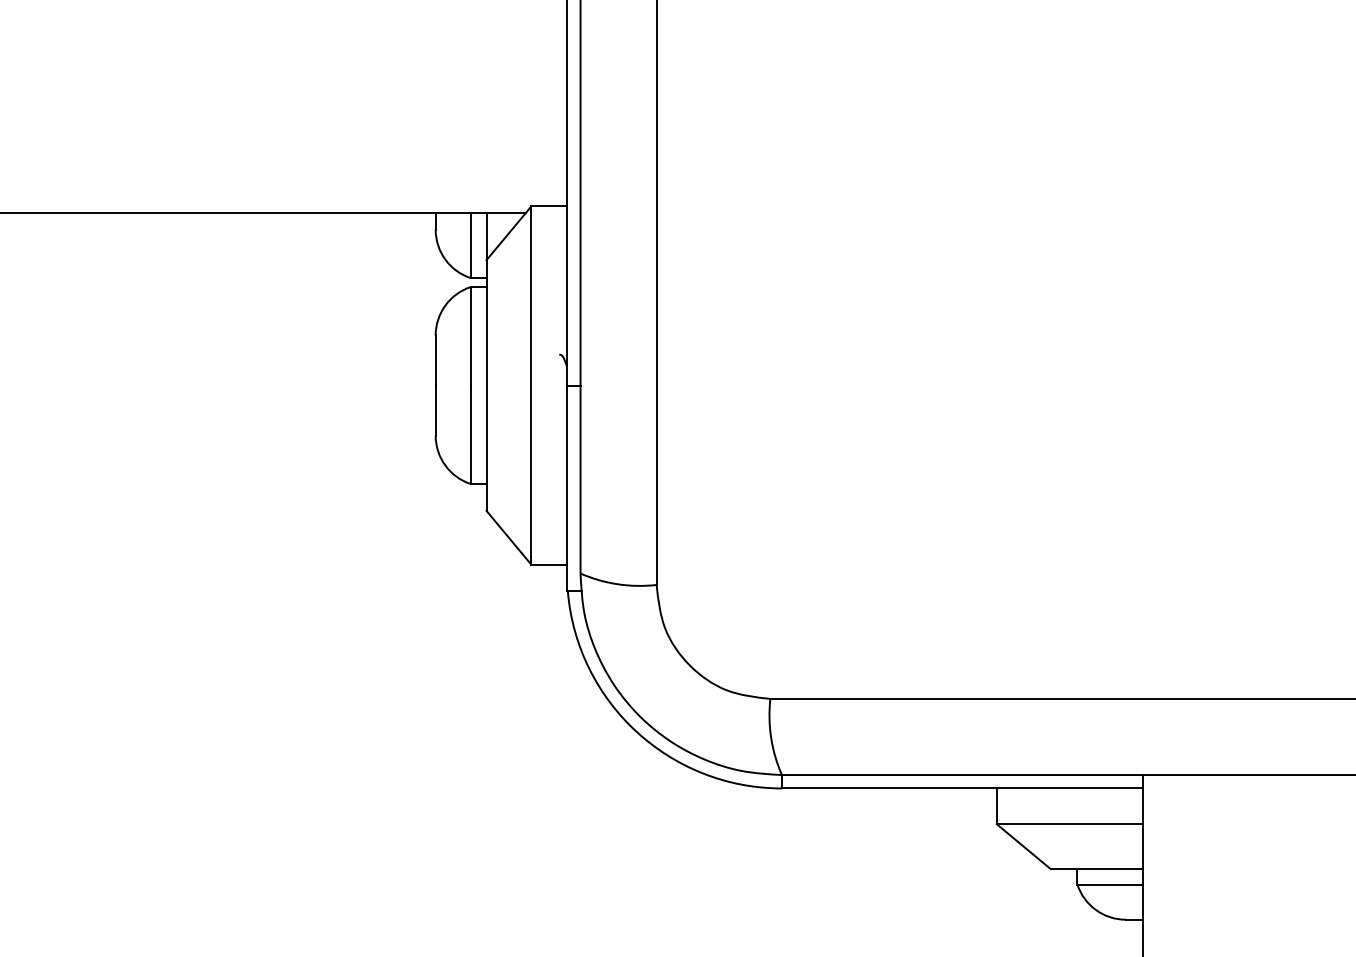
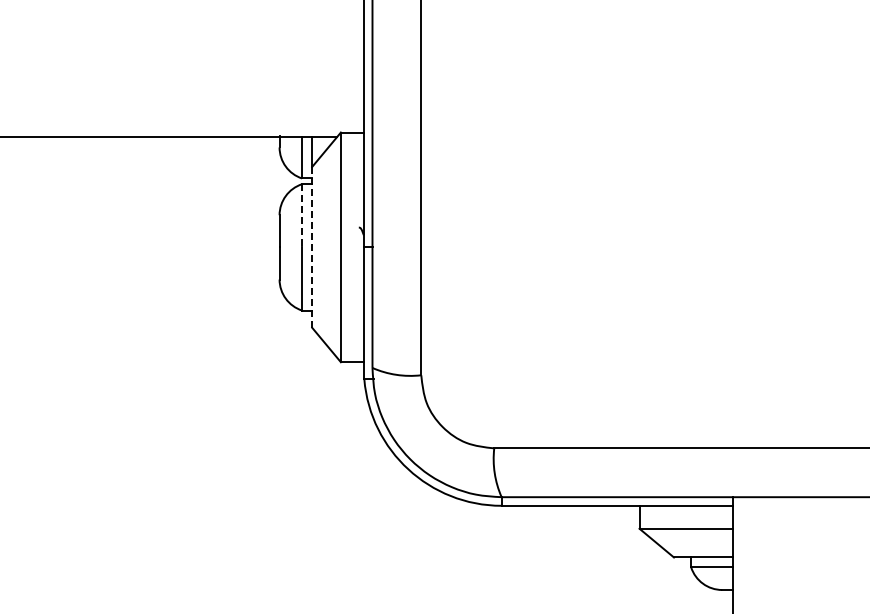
line: (471, 335) -> (302, 215), solid -> dashed
line: (487, 385) -> (312, 247), solid -> dashed

